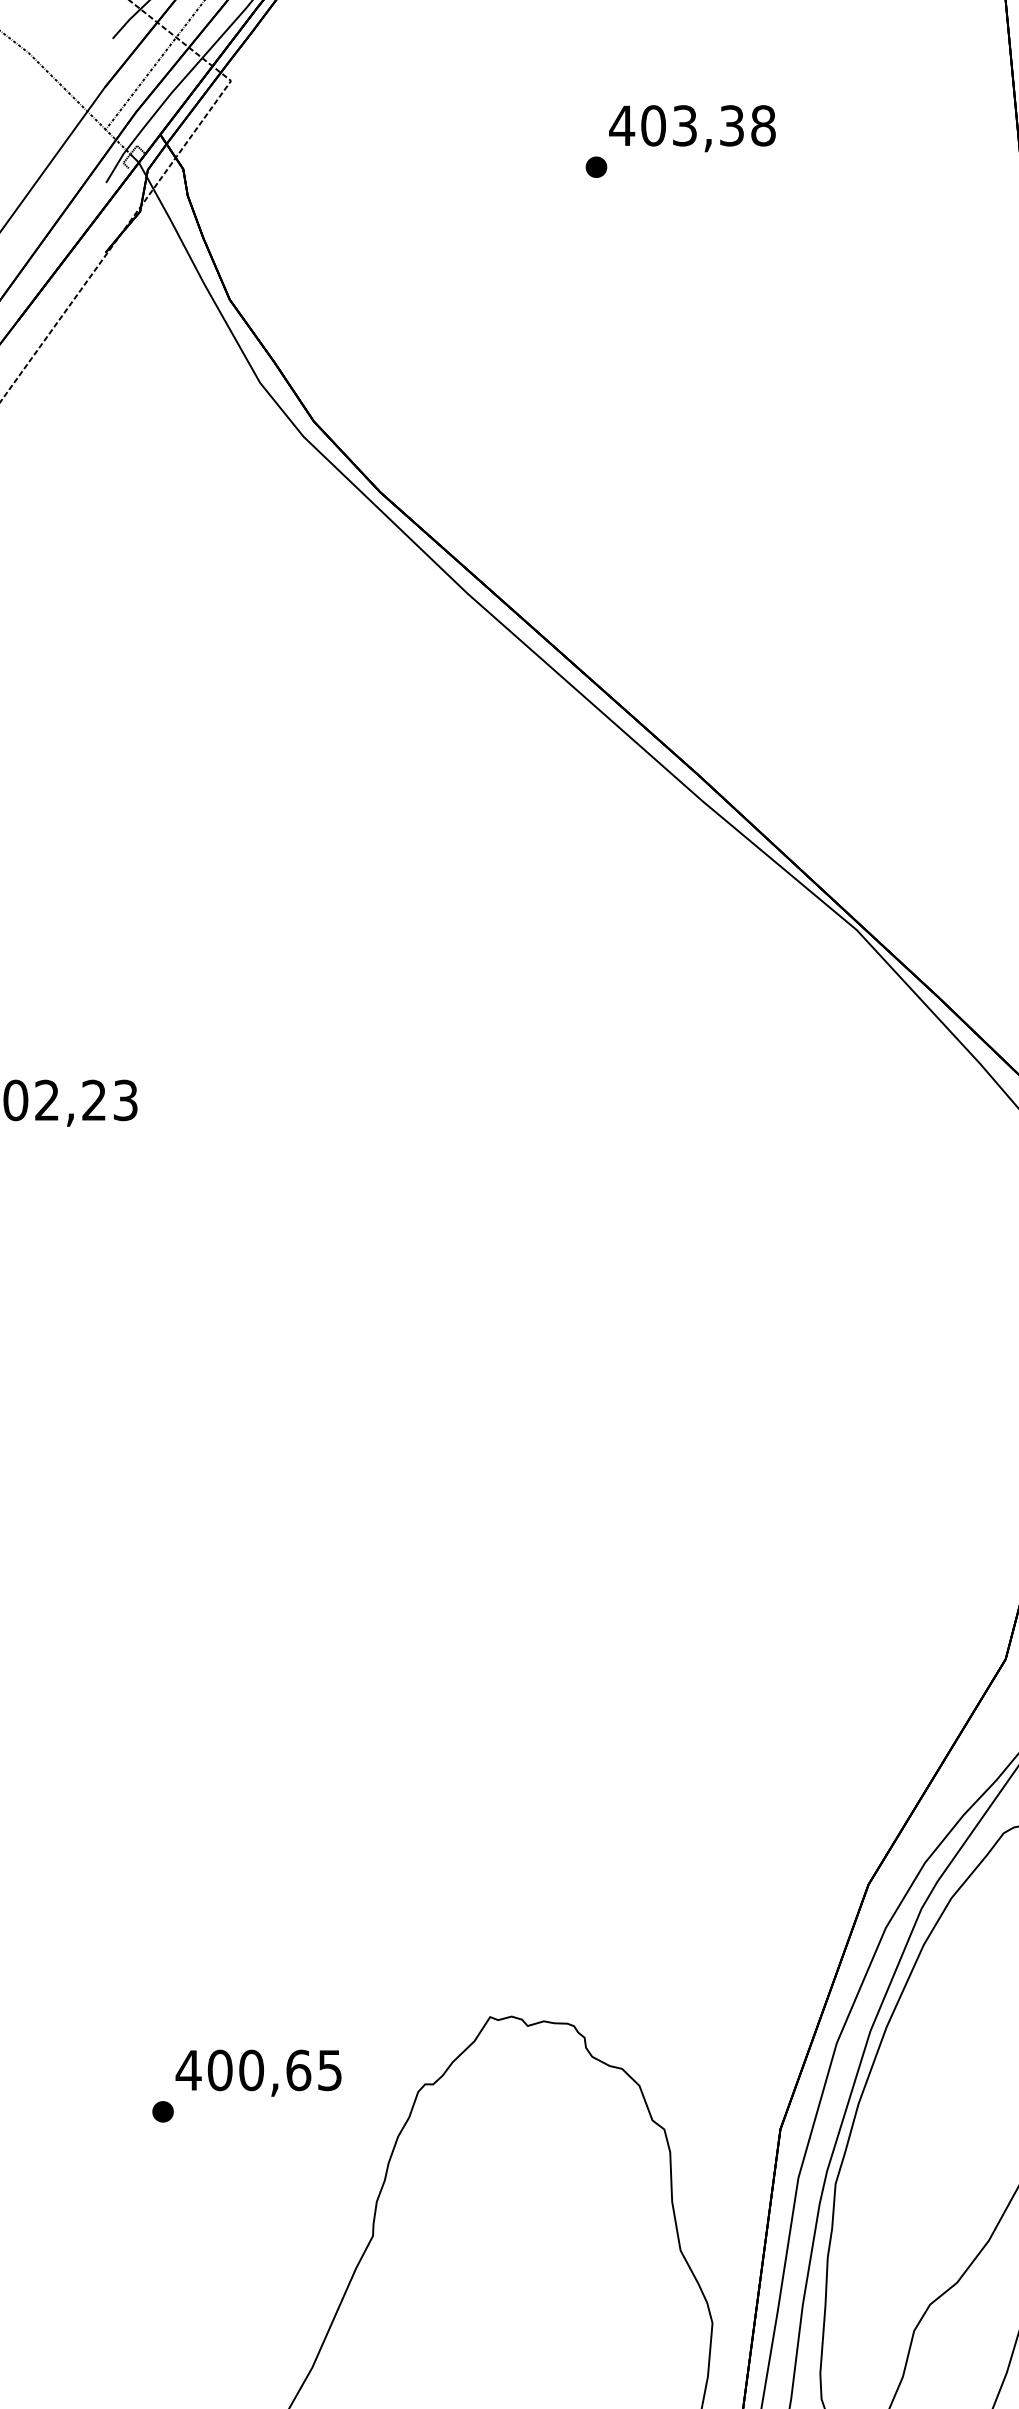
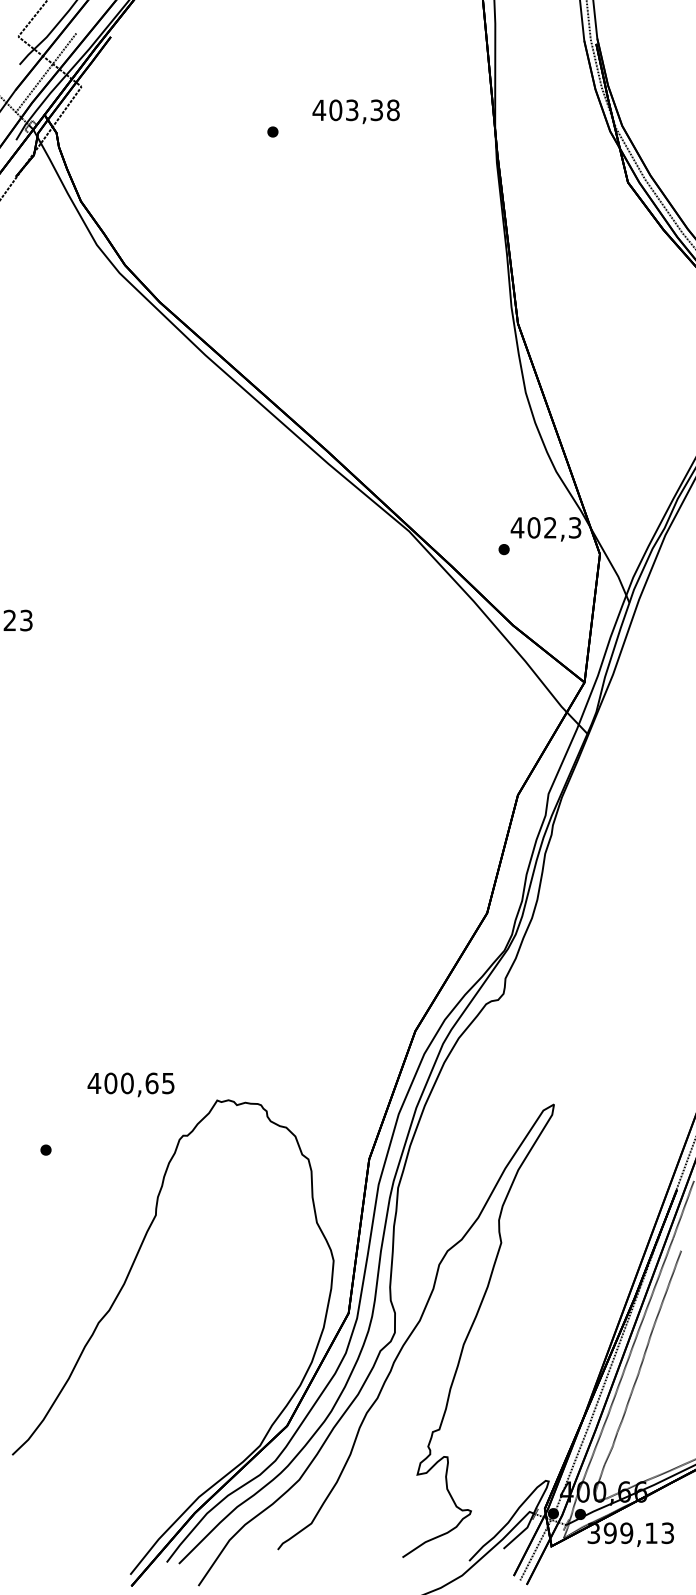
text: (691, 128) -> (355, 111), moved
text: (257, 2072) -> (130, 1084), moved

